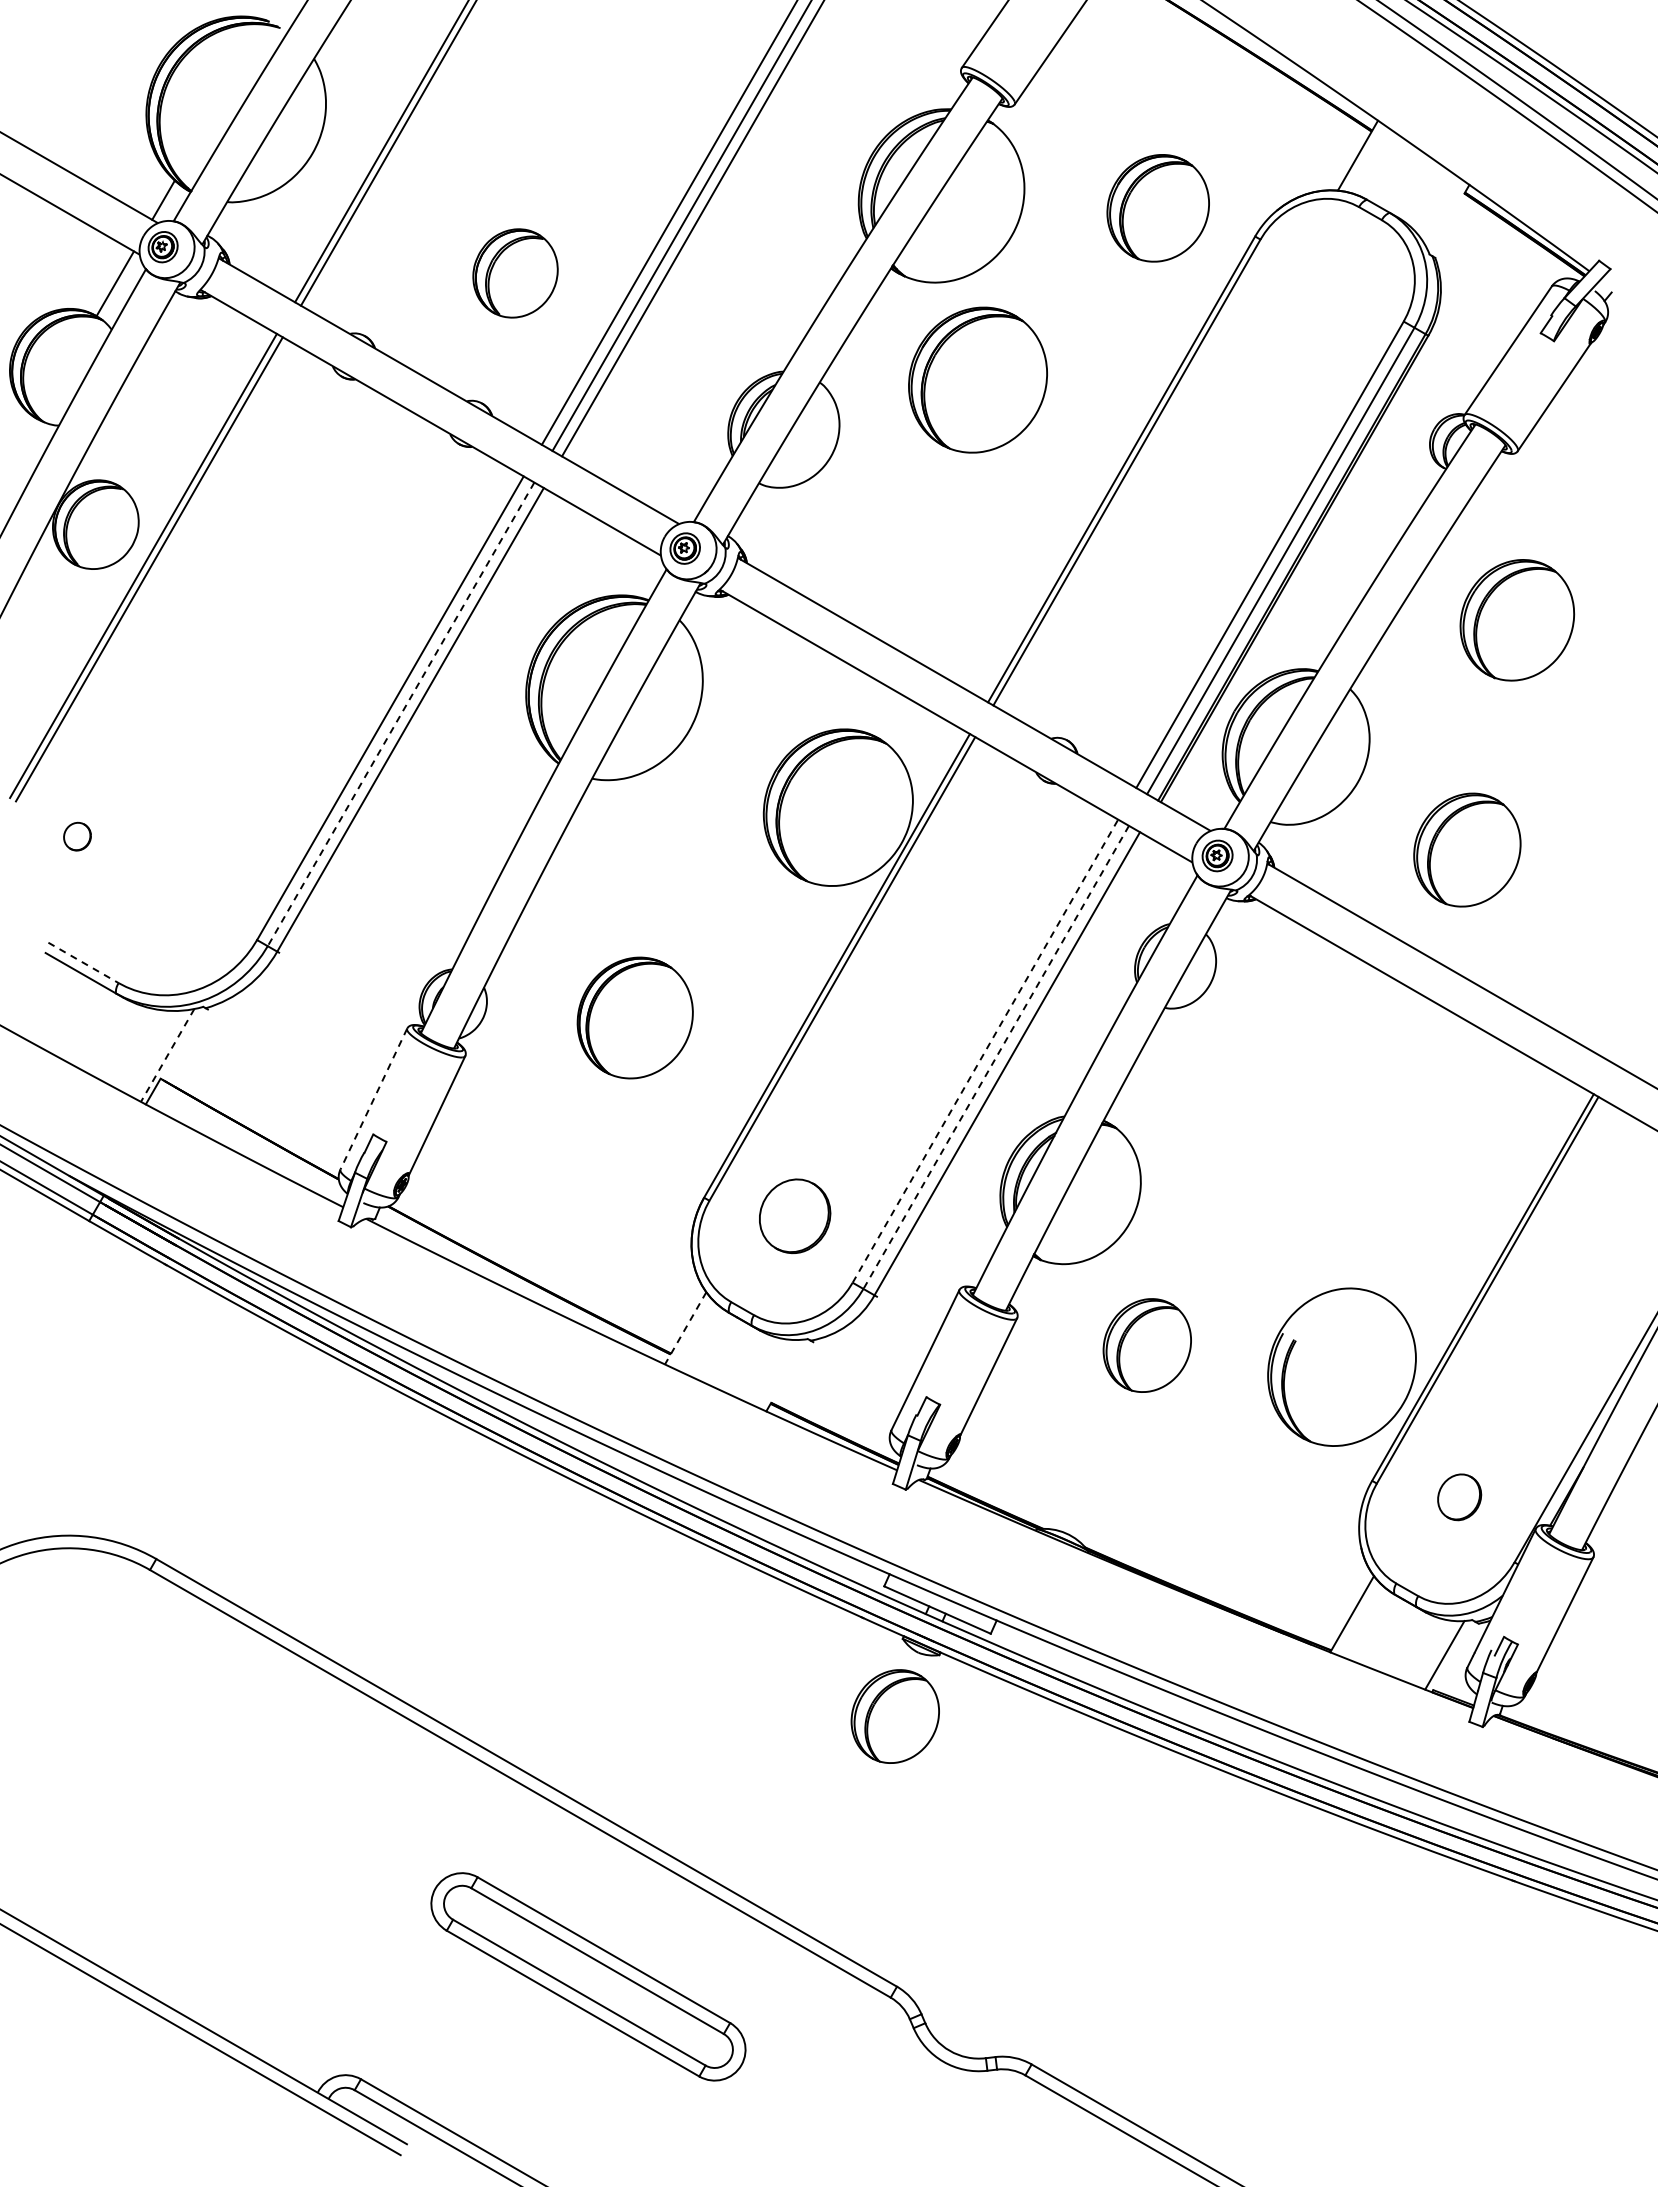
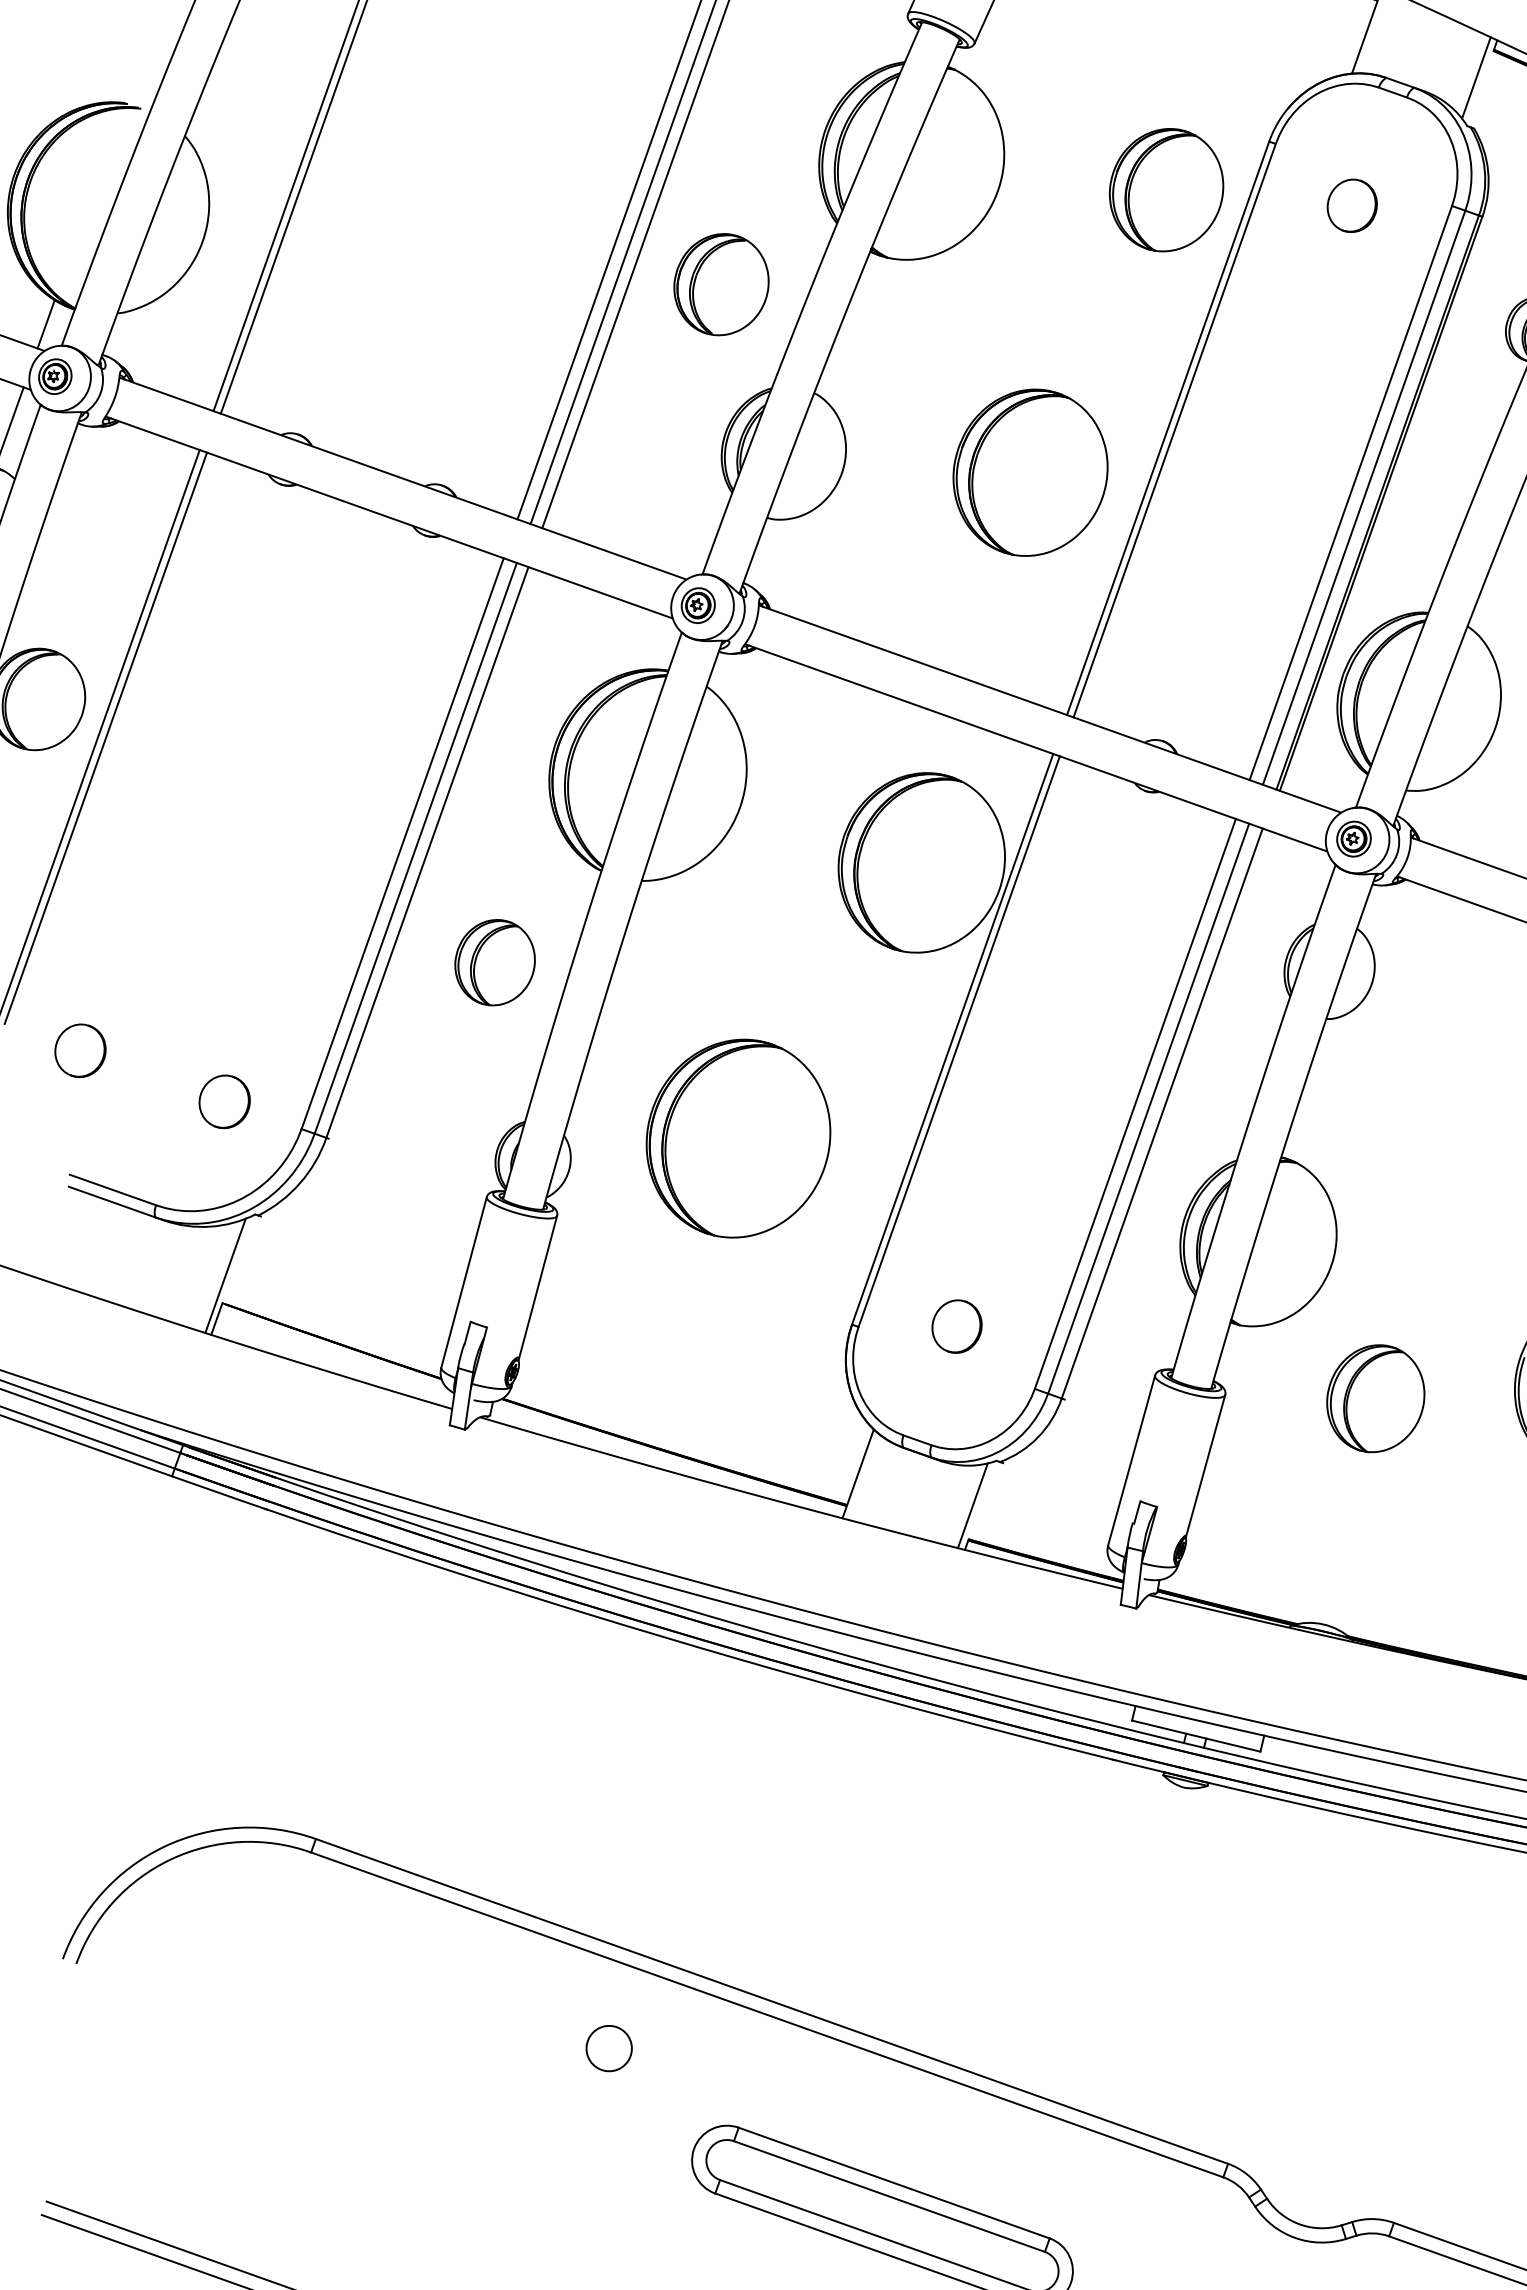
part: (1157, 208) -> (1165, 190), moved
line: (1445, 214) -> (1476, 78), added
part: (515, 273) -> (721, 284), moved
part: (1317, 305) -> (1352, 205), added
part: (977, 379) -> (1029, 472), moved
line: (400, 714) -> (415, 848), dashed -> solid
part: (451, 826) -> (494, 962), added
part: (77, 836) -> (80, 1050), size x1.67
part: (194, 904) -> (224, 1102), added
line: (83, 962) -> (112, 1189), dashed -> solid
part: (635, 1017) -> (738, 1137), size x1.43
line: (985, 1051) -> (1135, 1104), dashed -> solid
line: (167, 1055) -> (225, 1275), dashed -> solid
line: (996, 1057) -> (1148, 1108), dashed -> solid
line: (373, 1099) -> (463, 1282), dashed -> solid
part: (794, 1215) -> (956, 1325), size x0.62
line: (685, 1328) -> (858, 1474), dashed -> solid
line: (779, 1373) -> (971, 1505), added
part: (894, 1716) -> (1170, 1863), removed
circle: (377, 1787) -> (608, 2048), added

